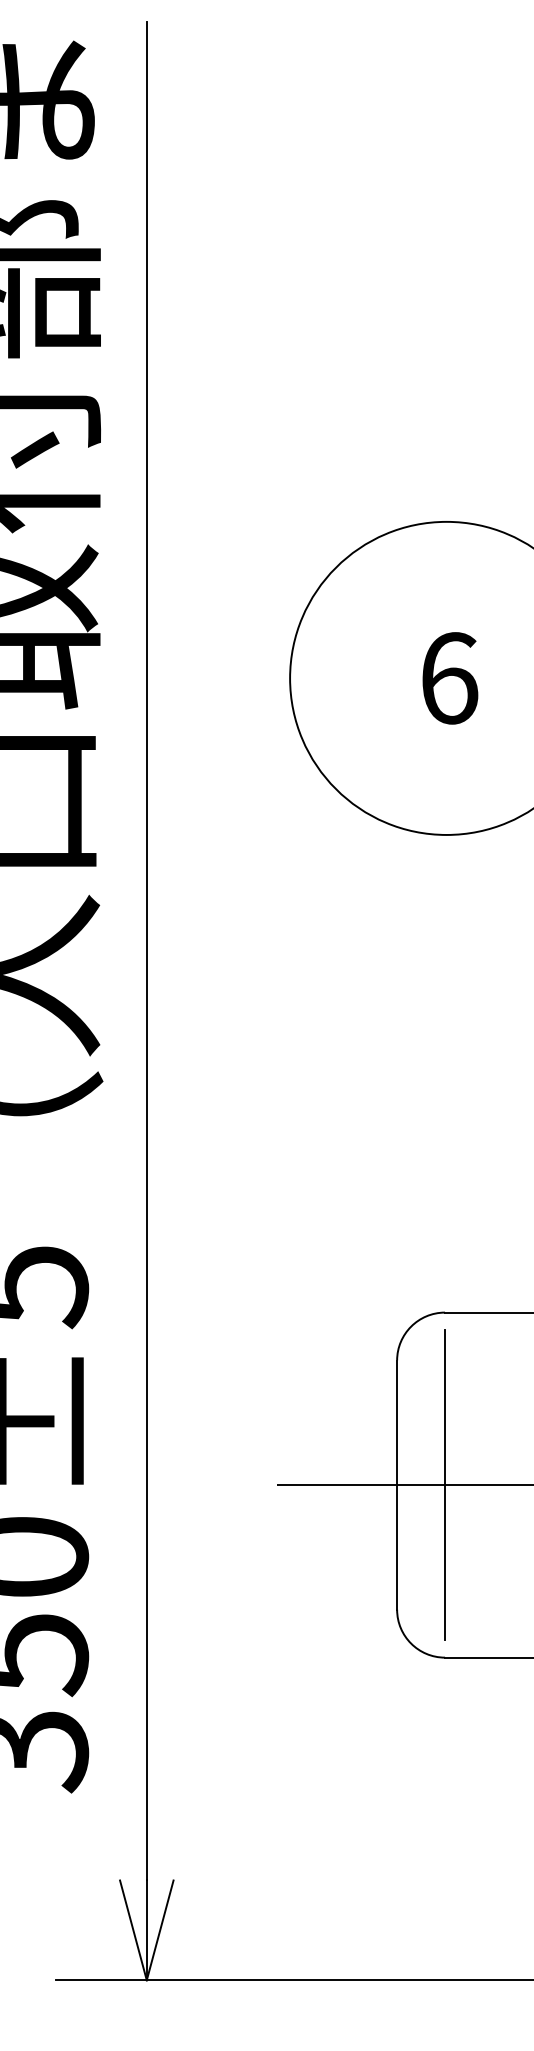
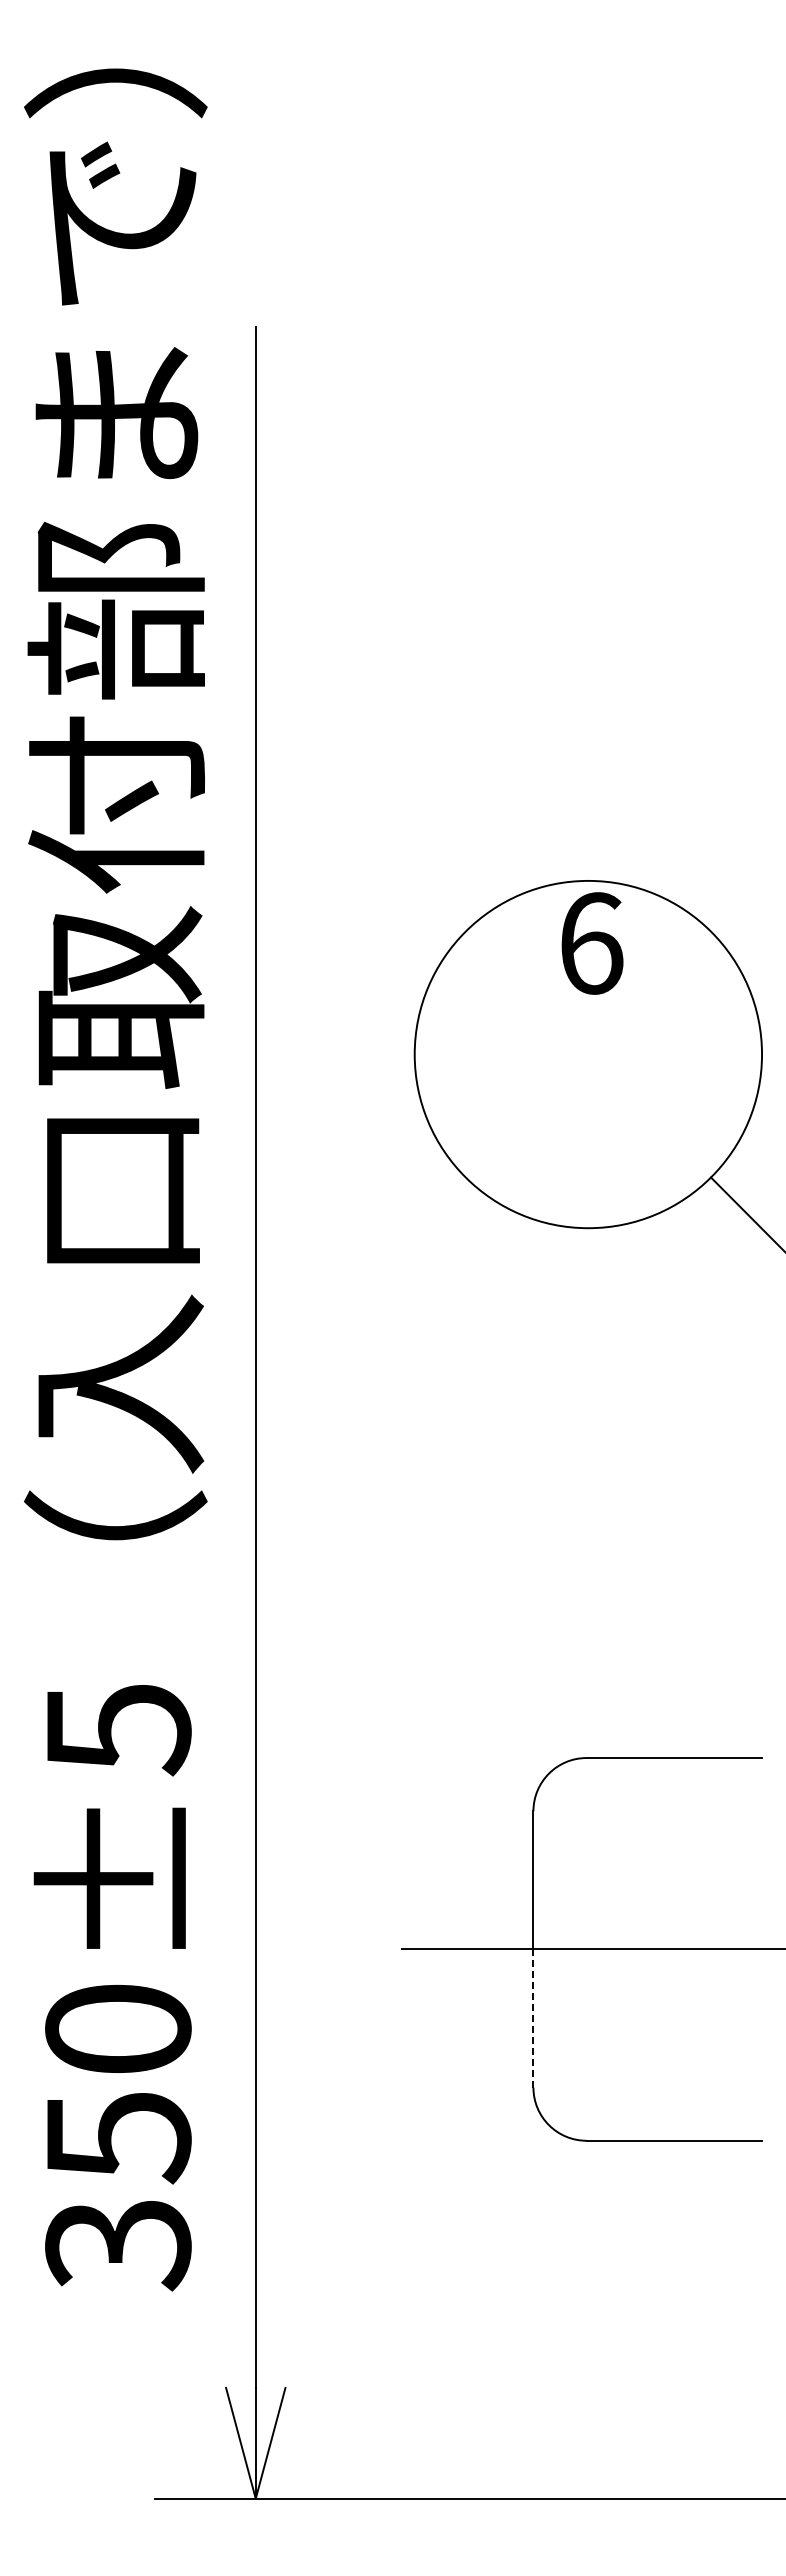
text: (450, 678) -> (592, 943), moved
line: (444, 1485) -> (586, 1949), removed
line: (397, 1547) -> (533, 2018), solid -> dashed

